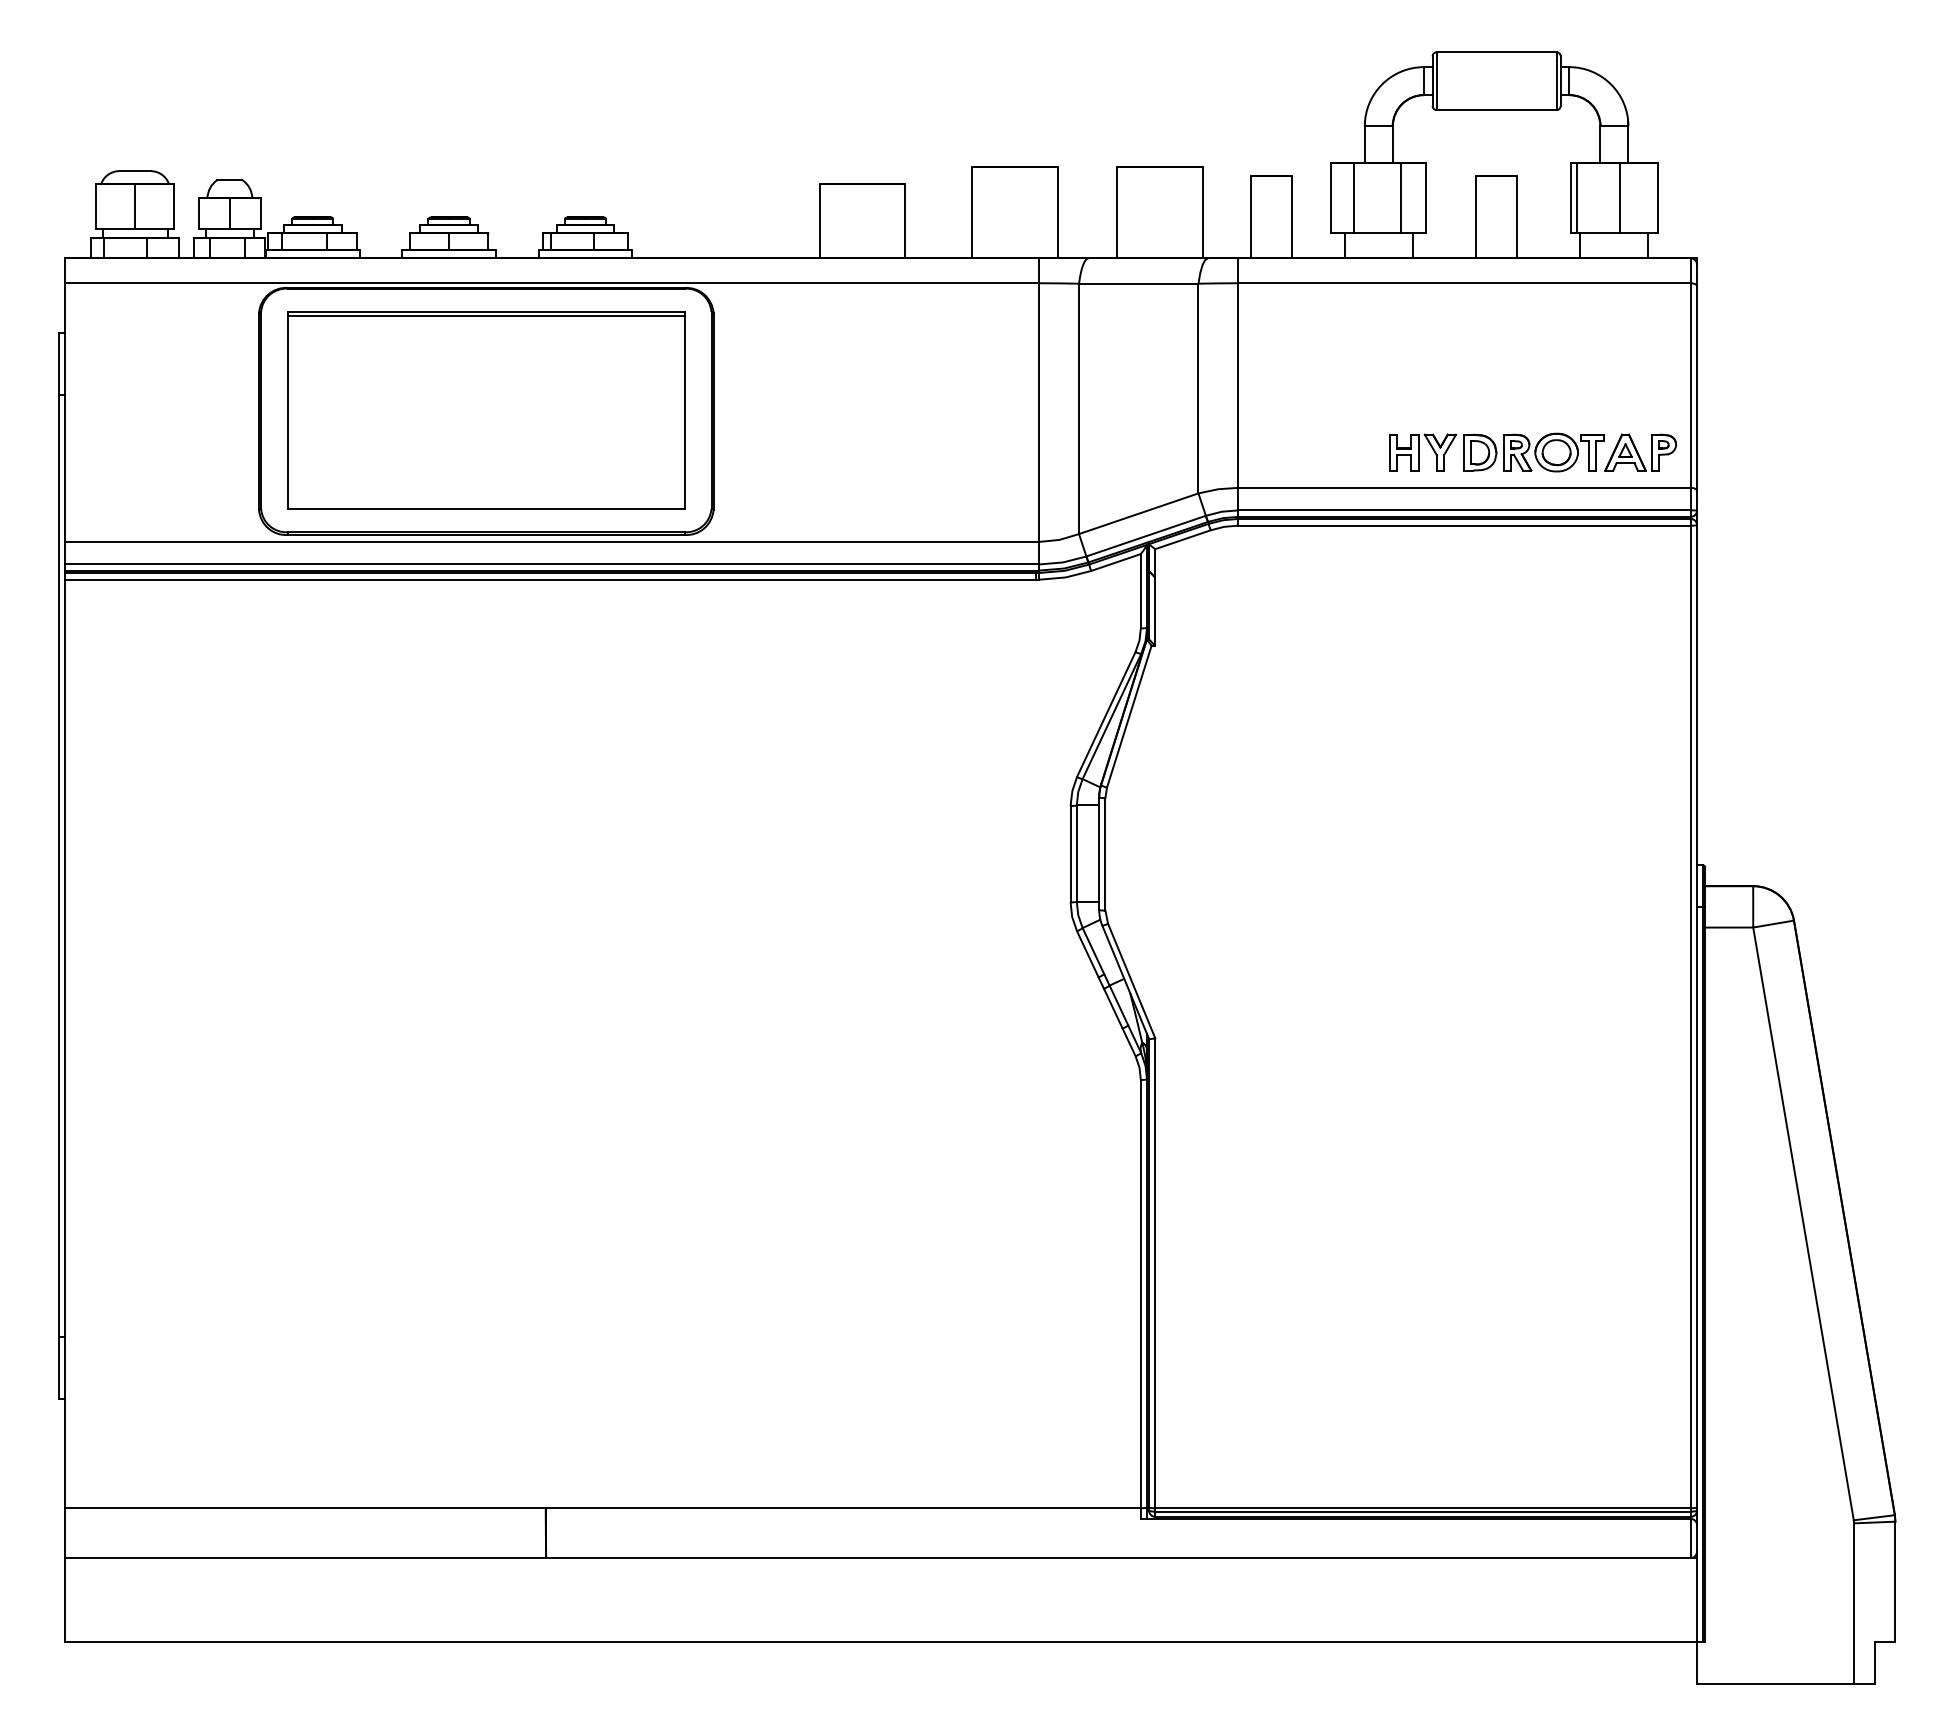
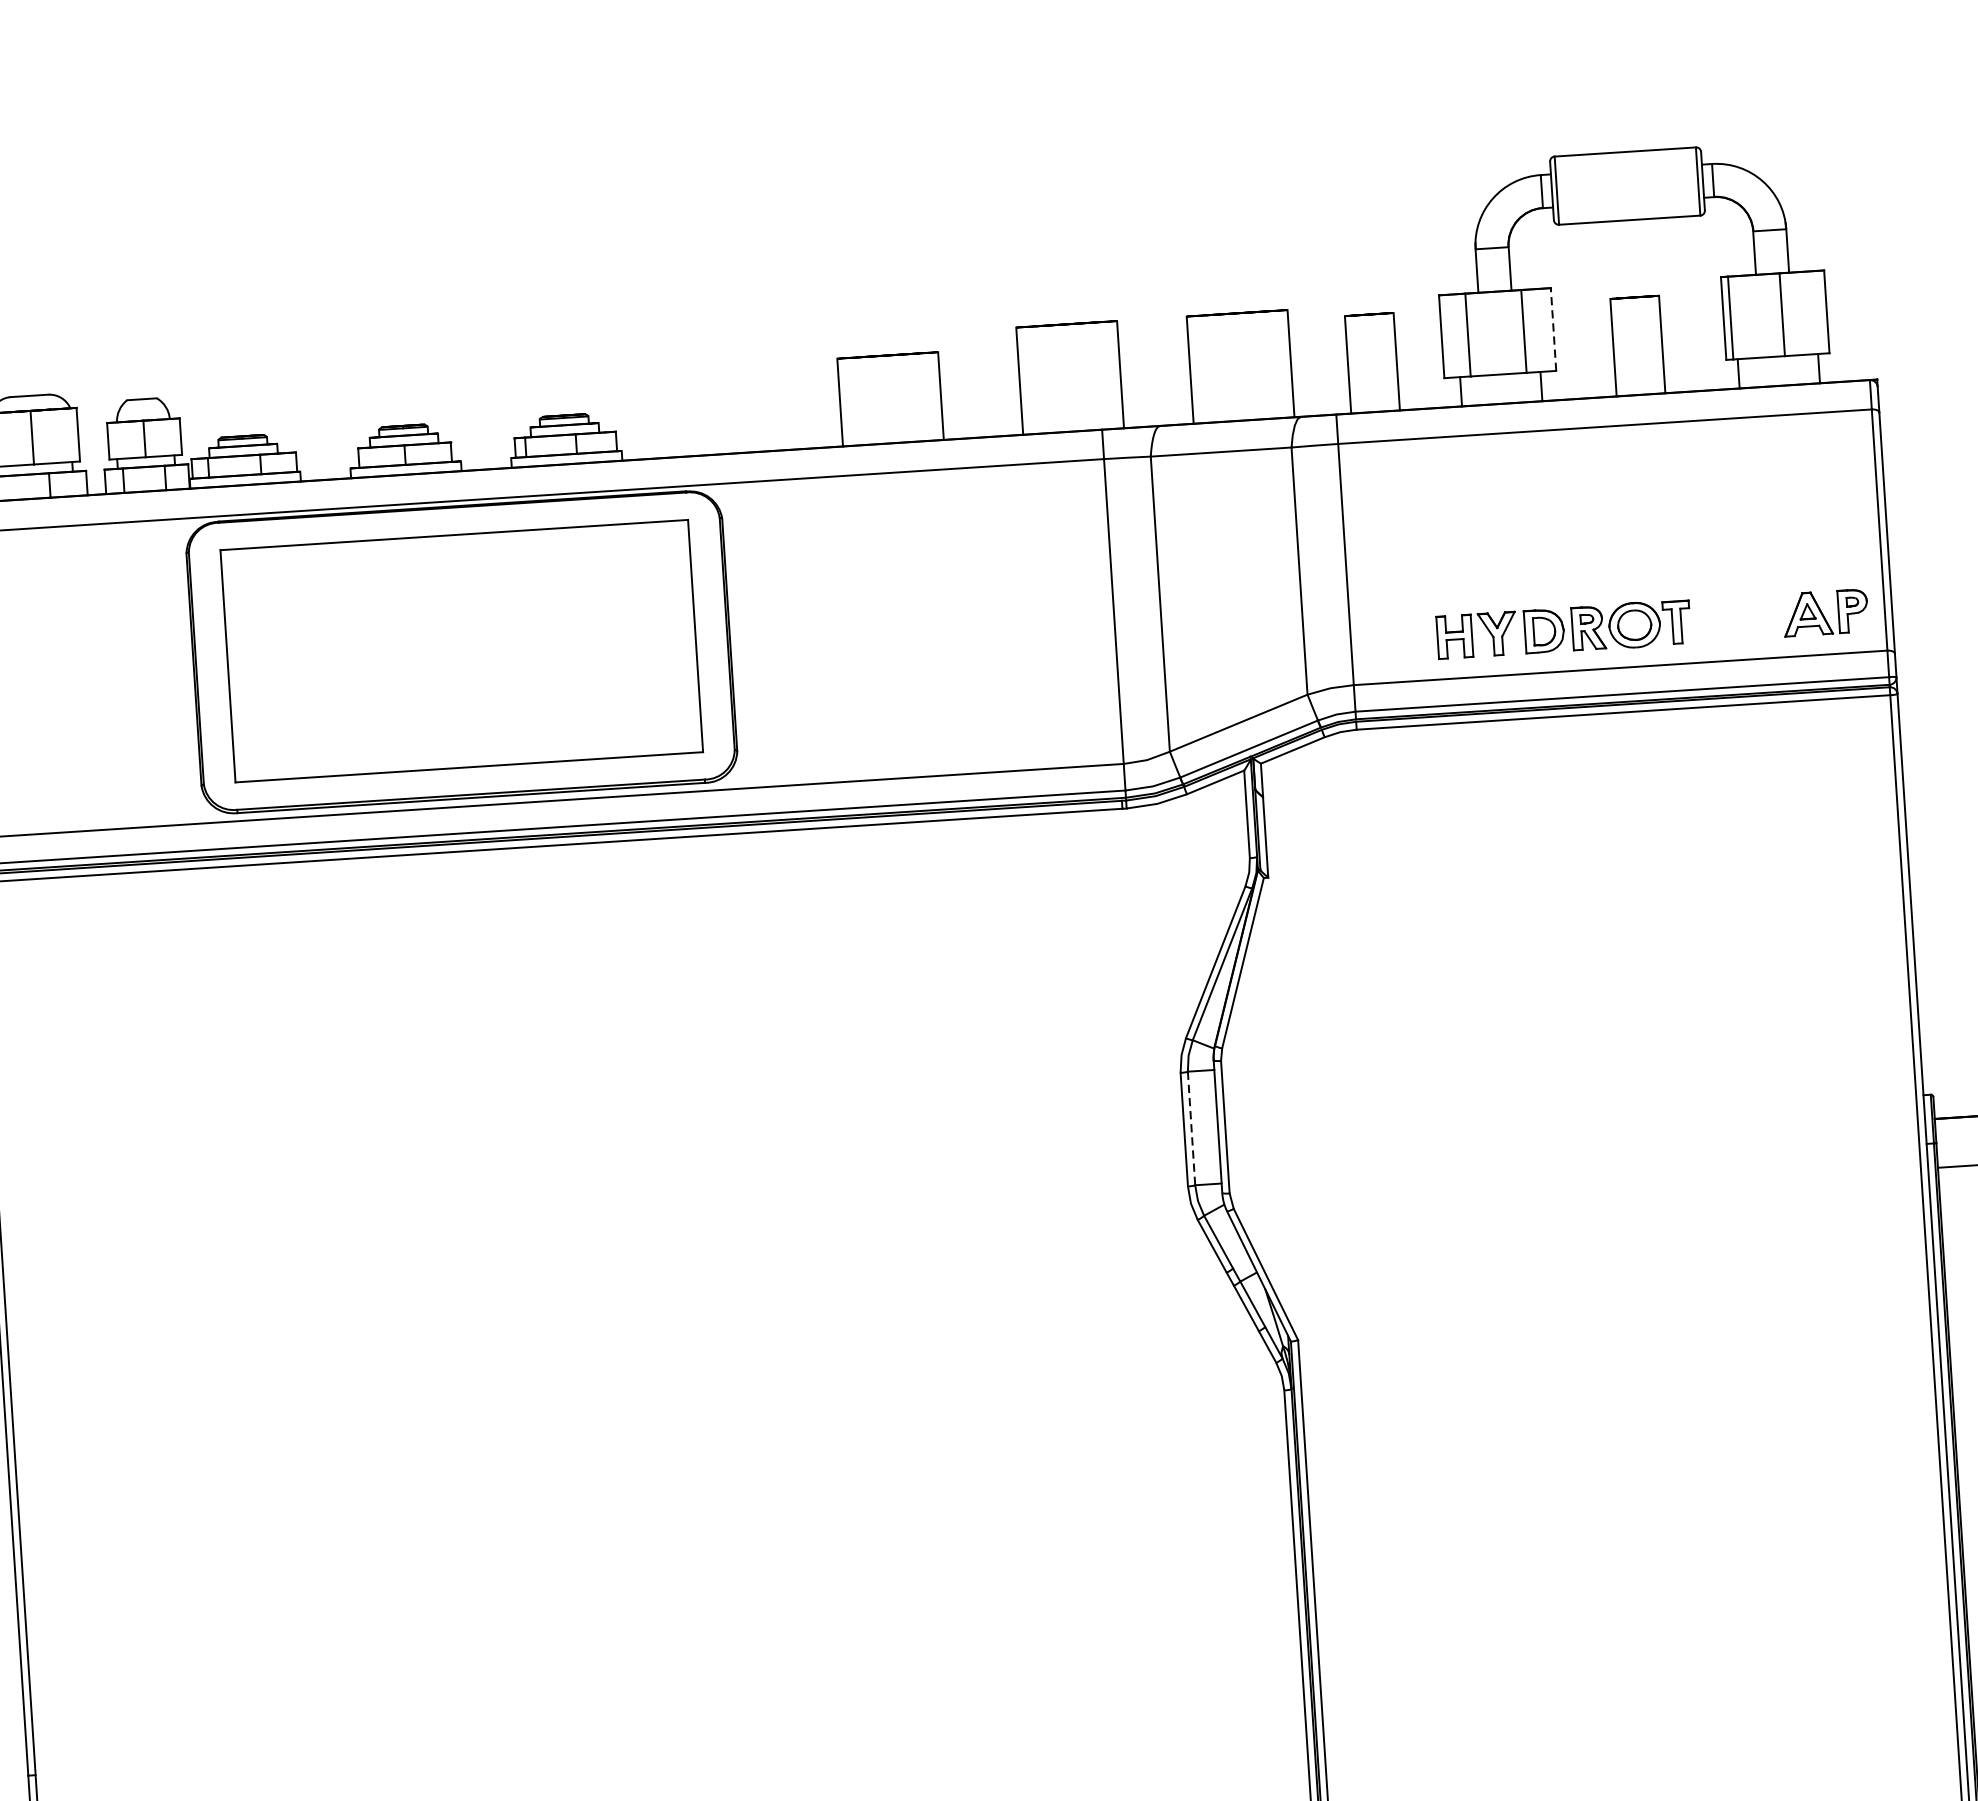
line: (1426, 197) -> (1553, 328), solid -> dashed
line: (485, 316) -> (453, 540), removed
part: (1496, 452) -> (1563, 629), moved
line: (1076, 854) -> (1191, 1129), solid -> dashed

